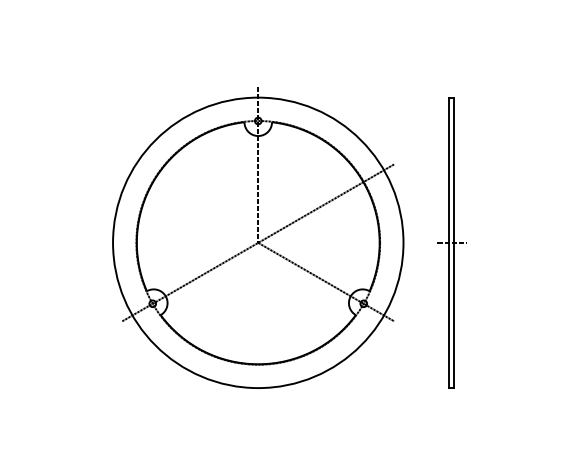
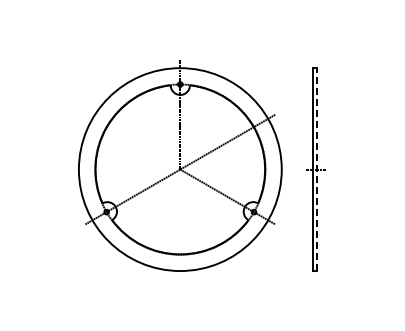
line: (454, 242) -> (317, 169), solid -> dashed

